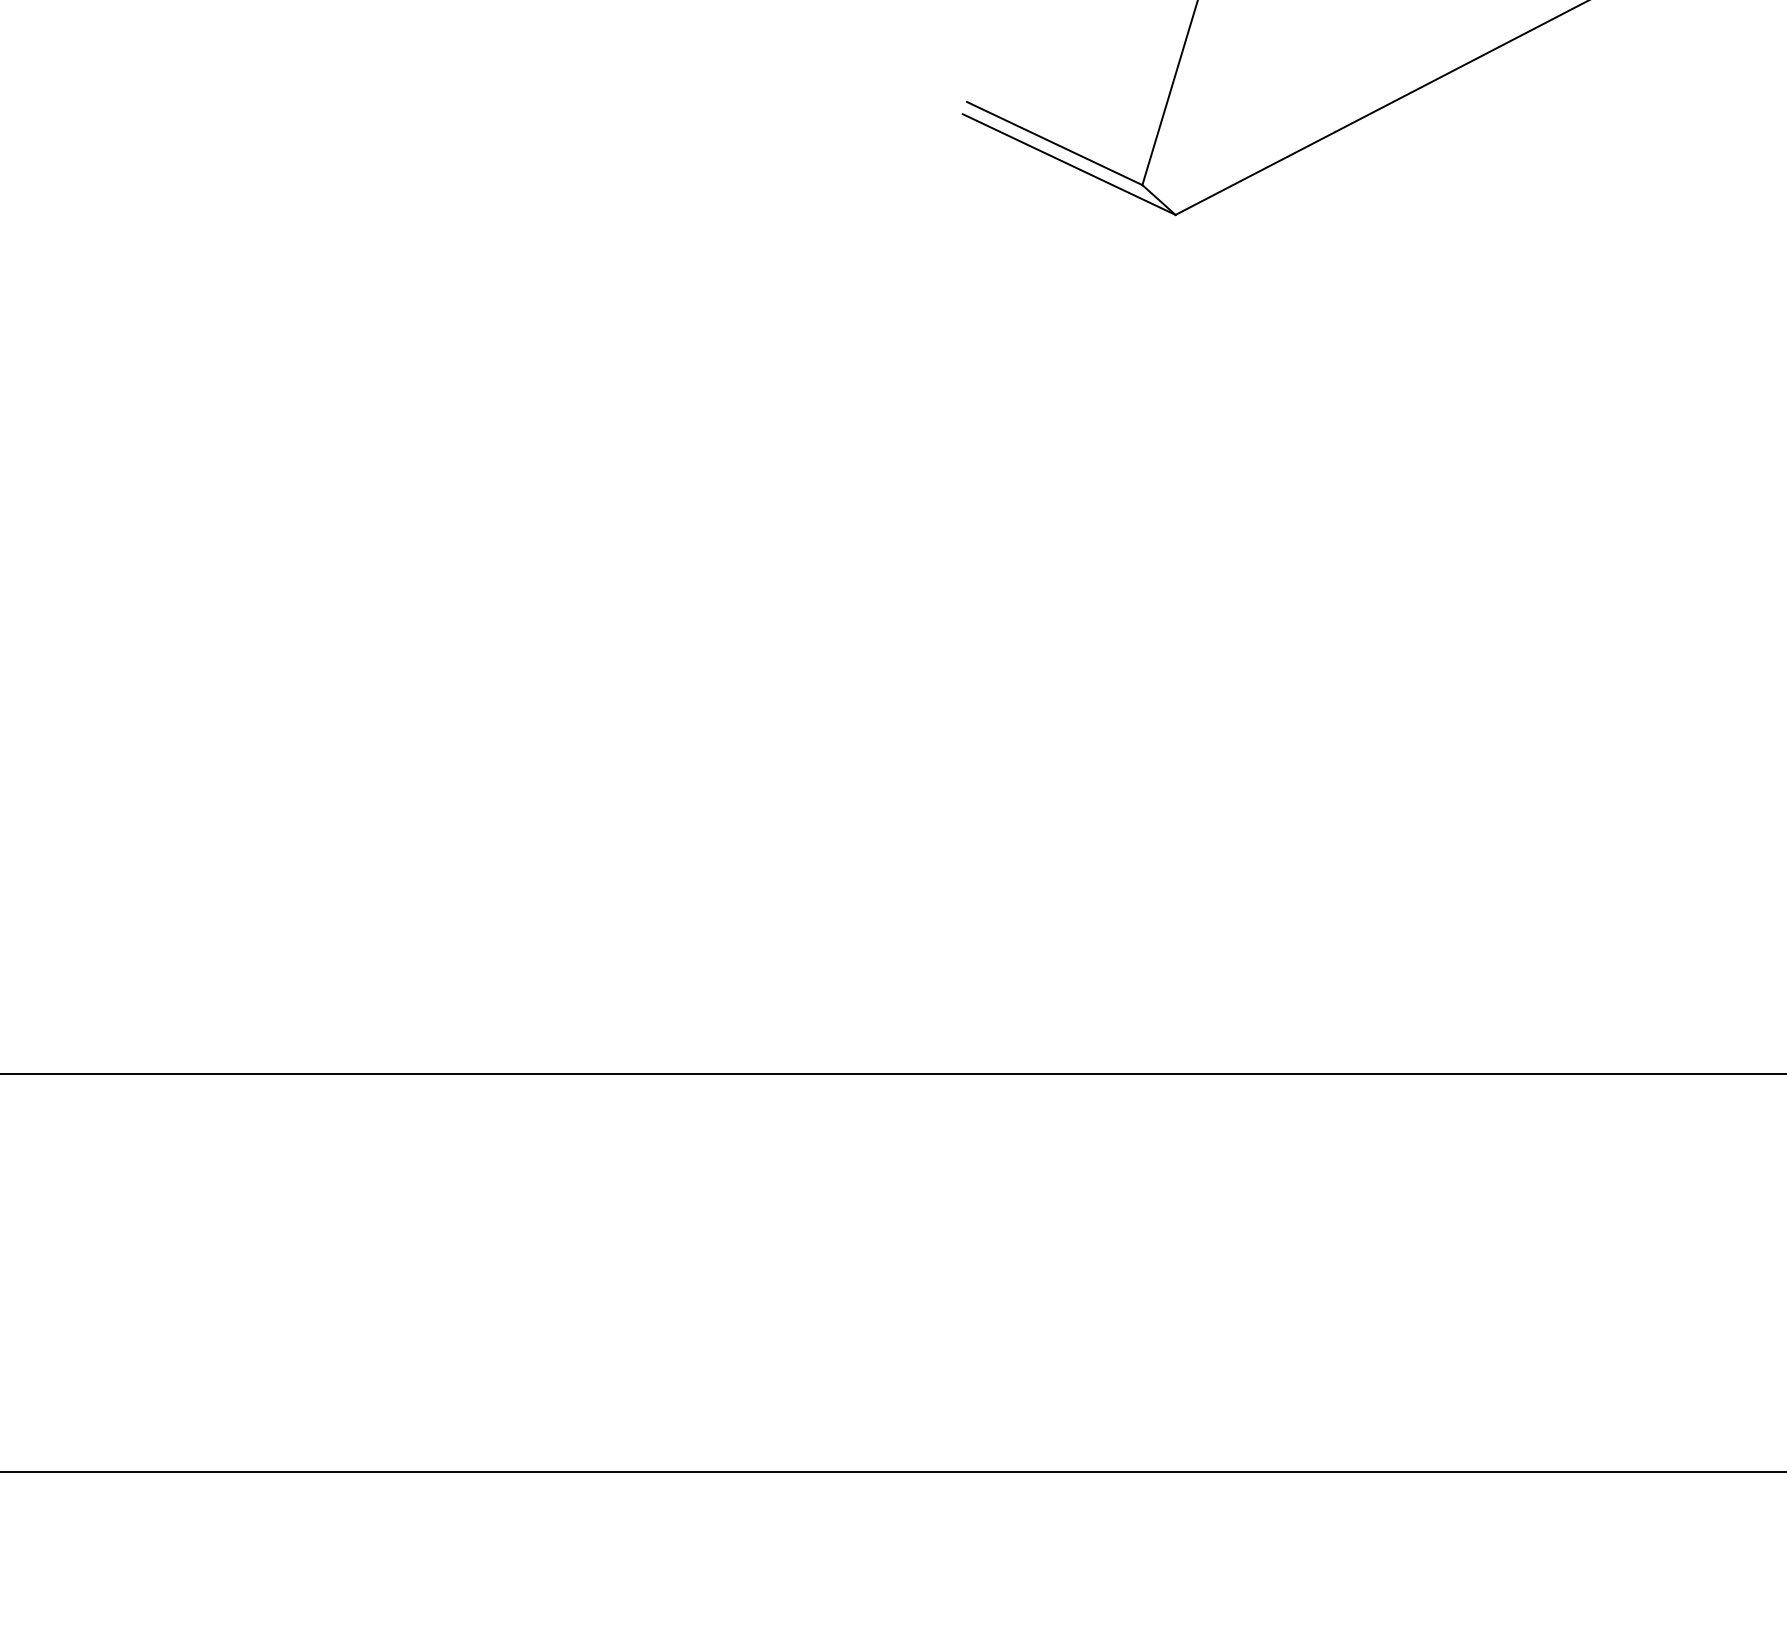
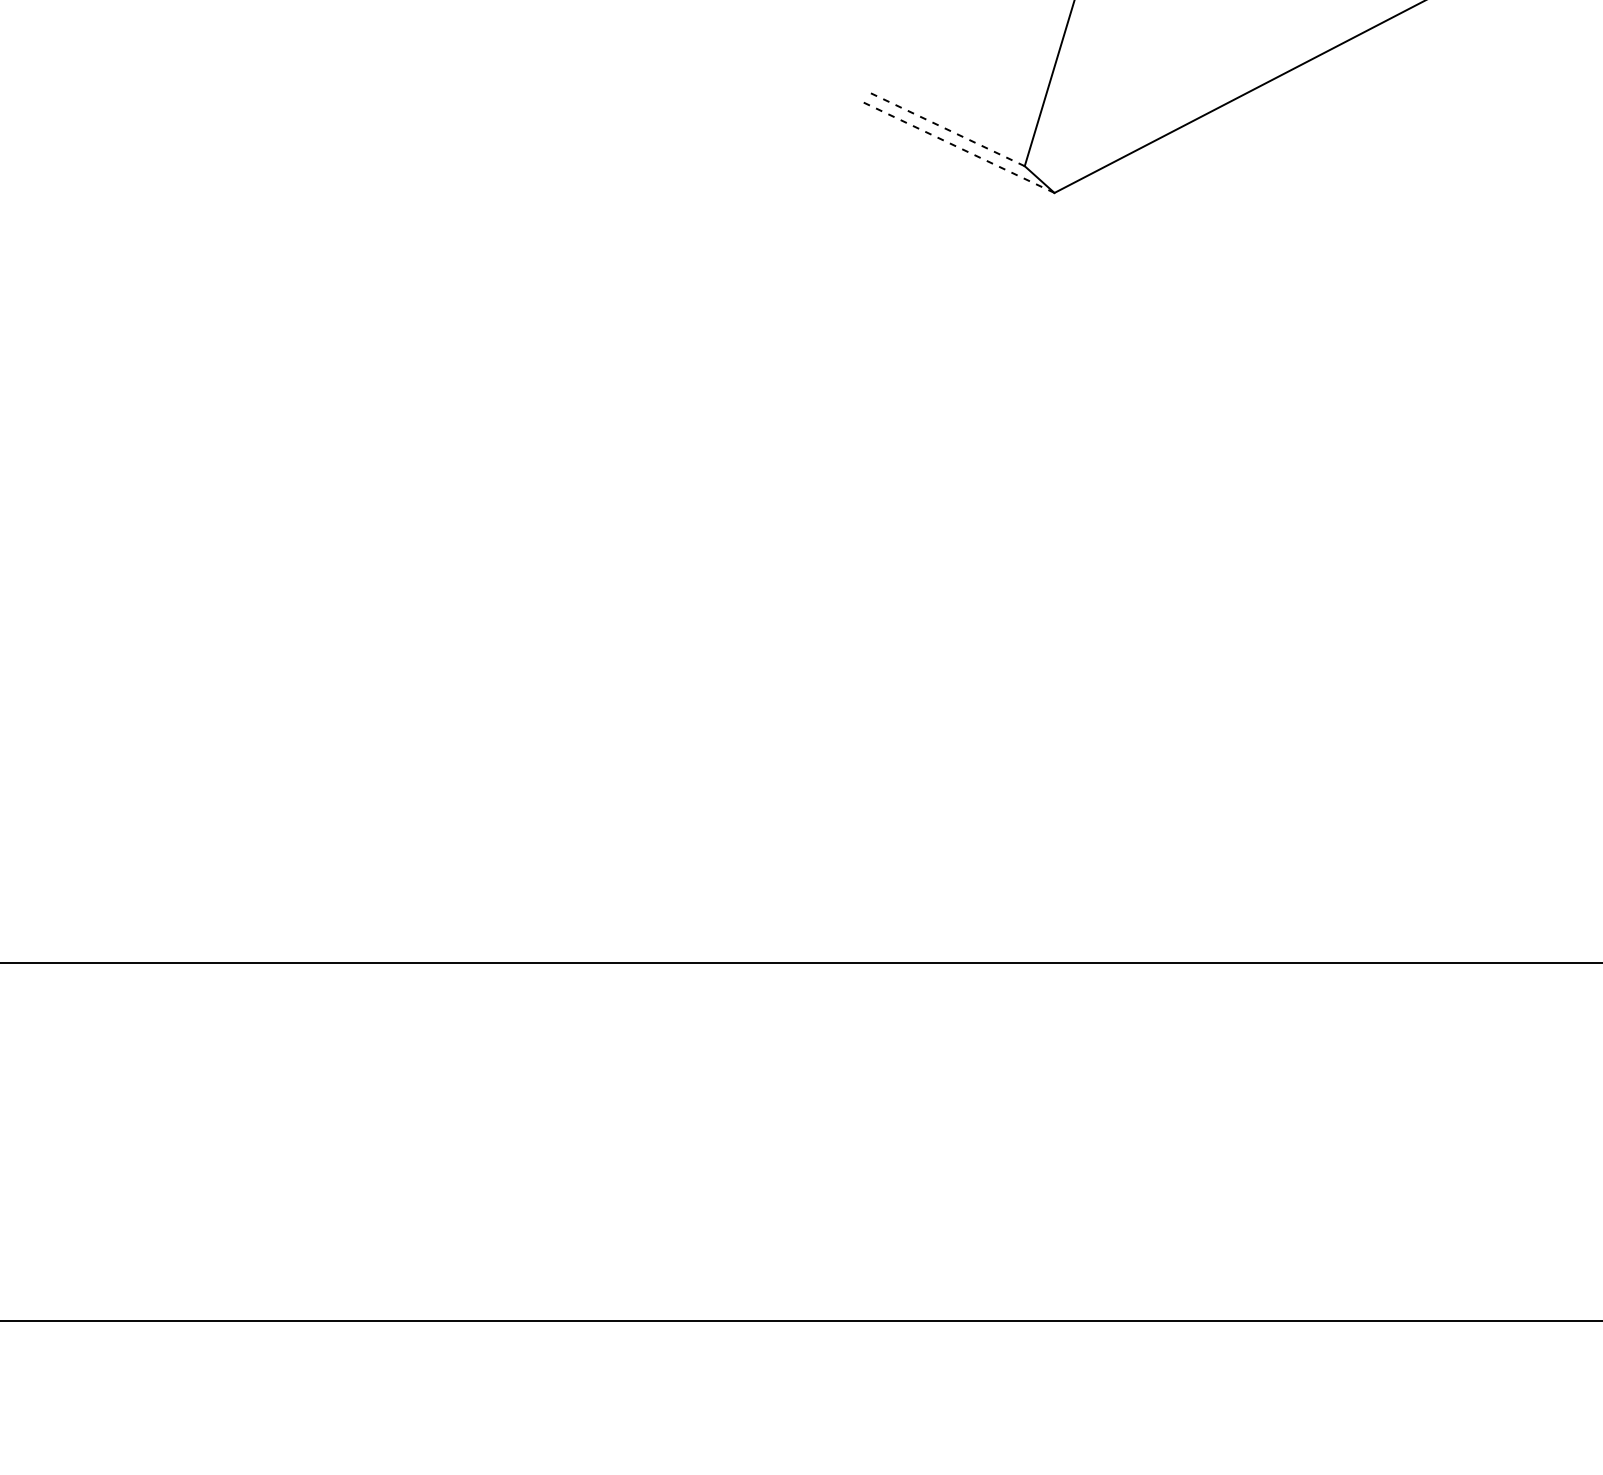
line: (1054, 143) -> (945, 128), solid -> dashed
line: (1069, 164) -> (959, 147), solid -> dashed

